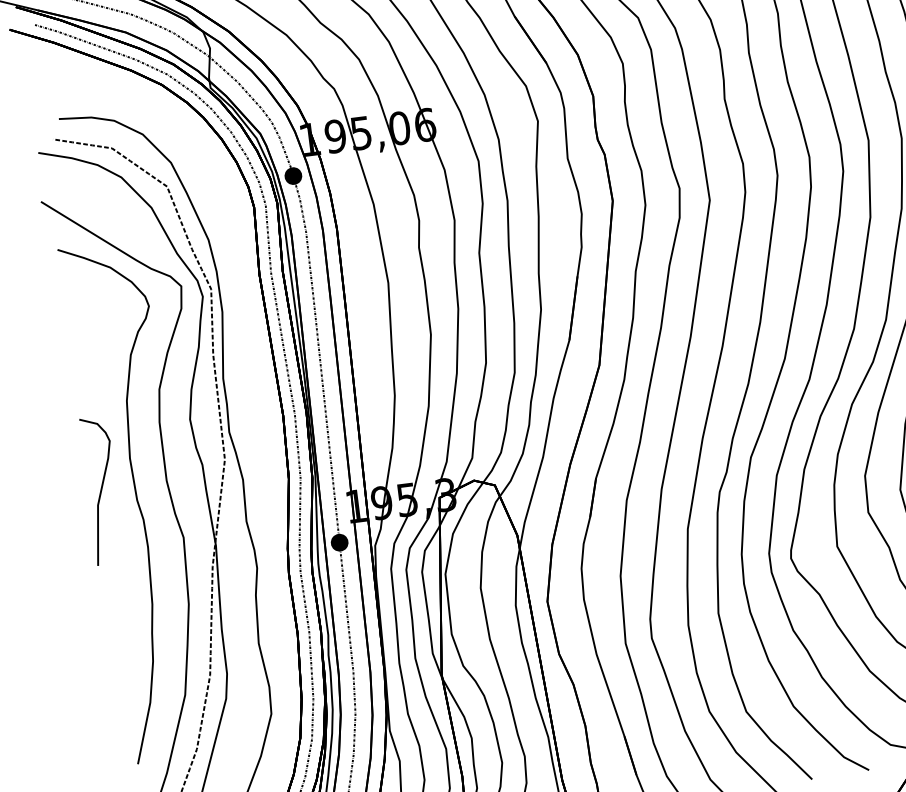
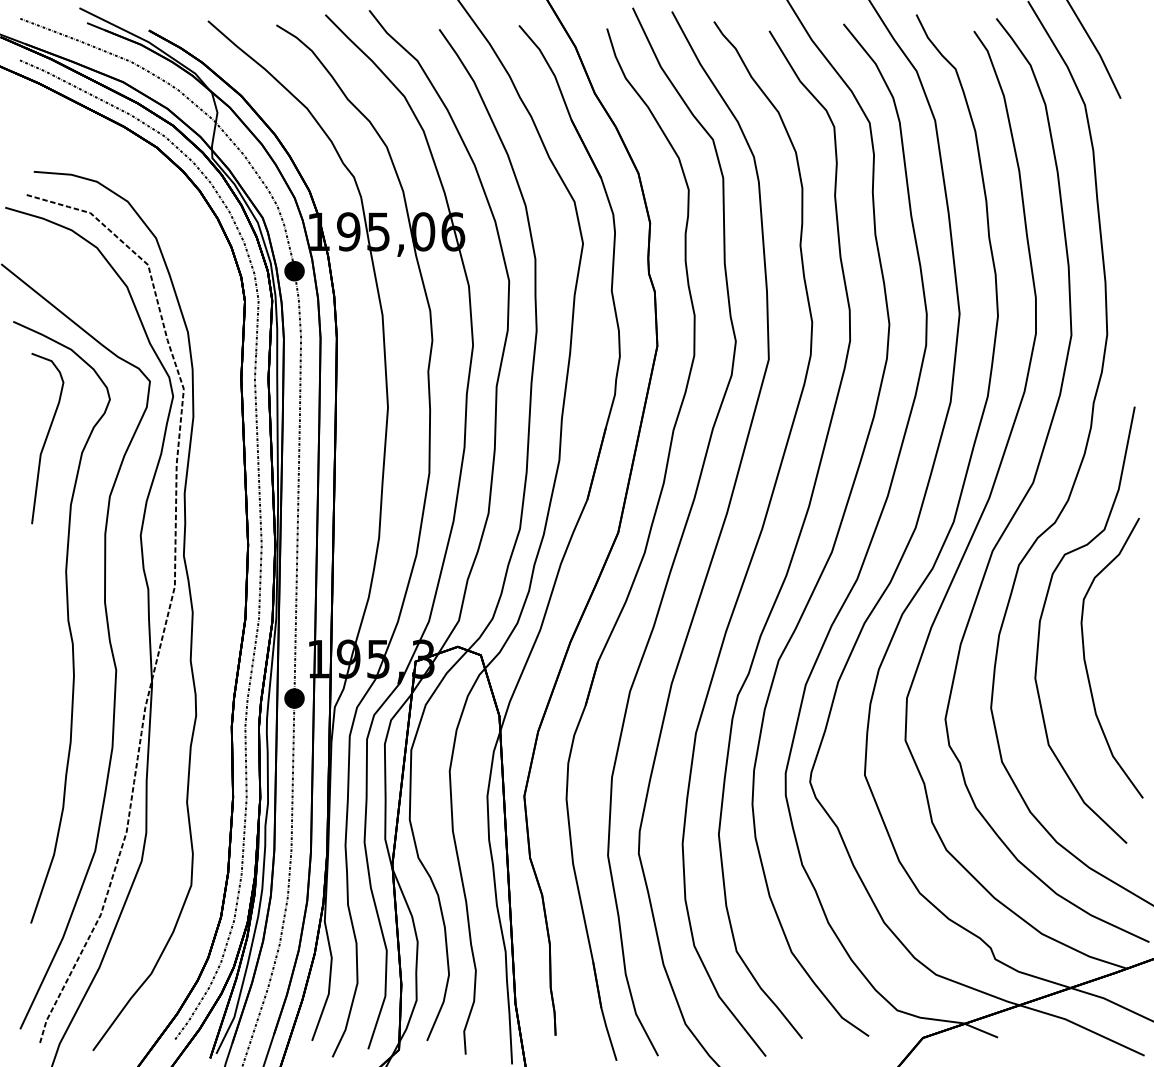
curve: (102, 490) -> (47, 438), moved

